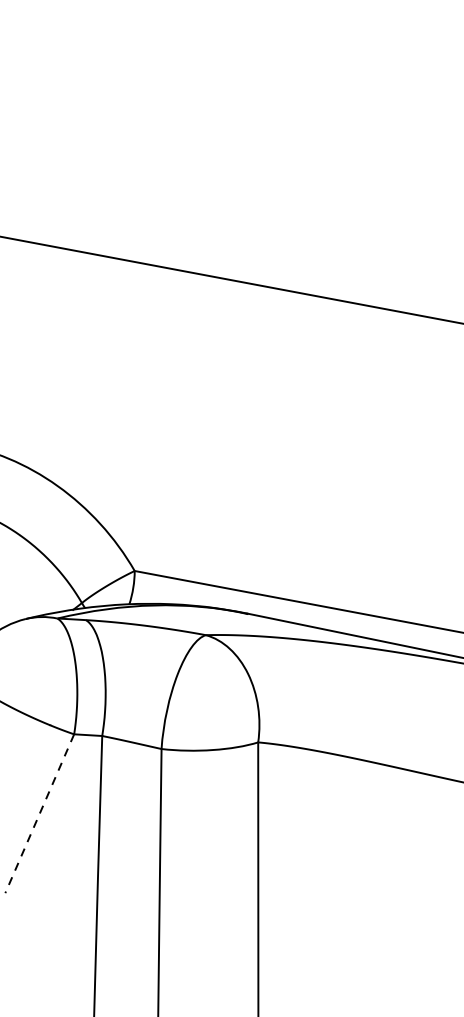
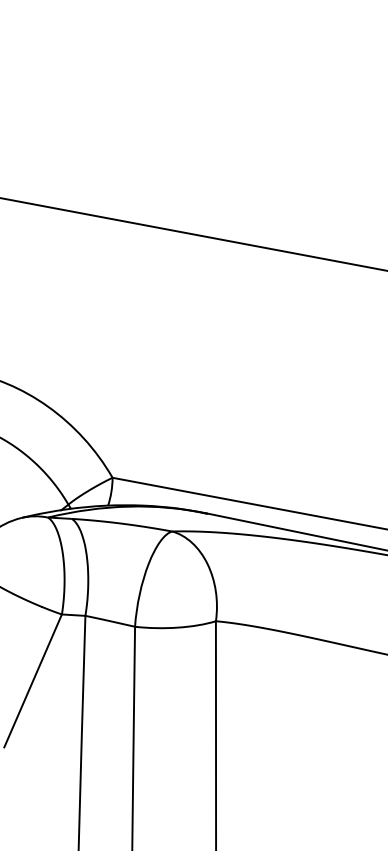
line: (39, 814) -> (32, 681), dashed -> solid

